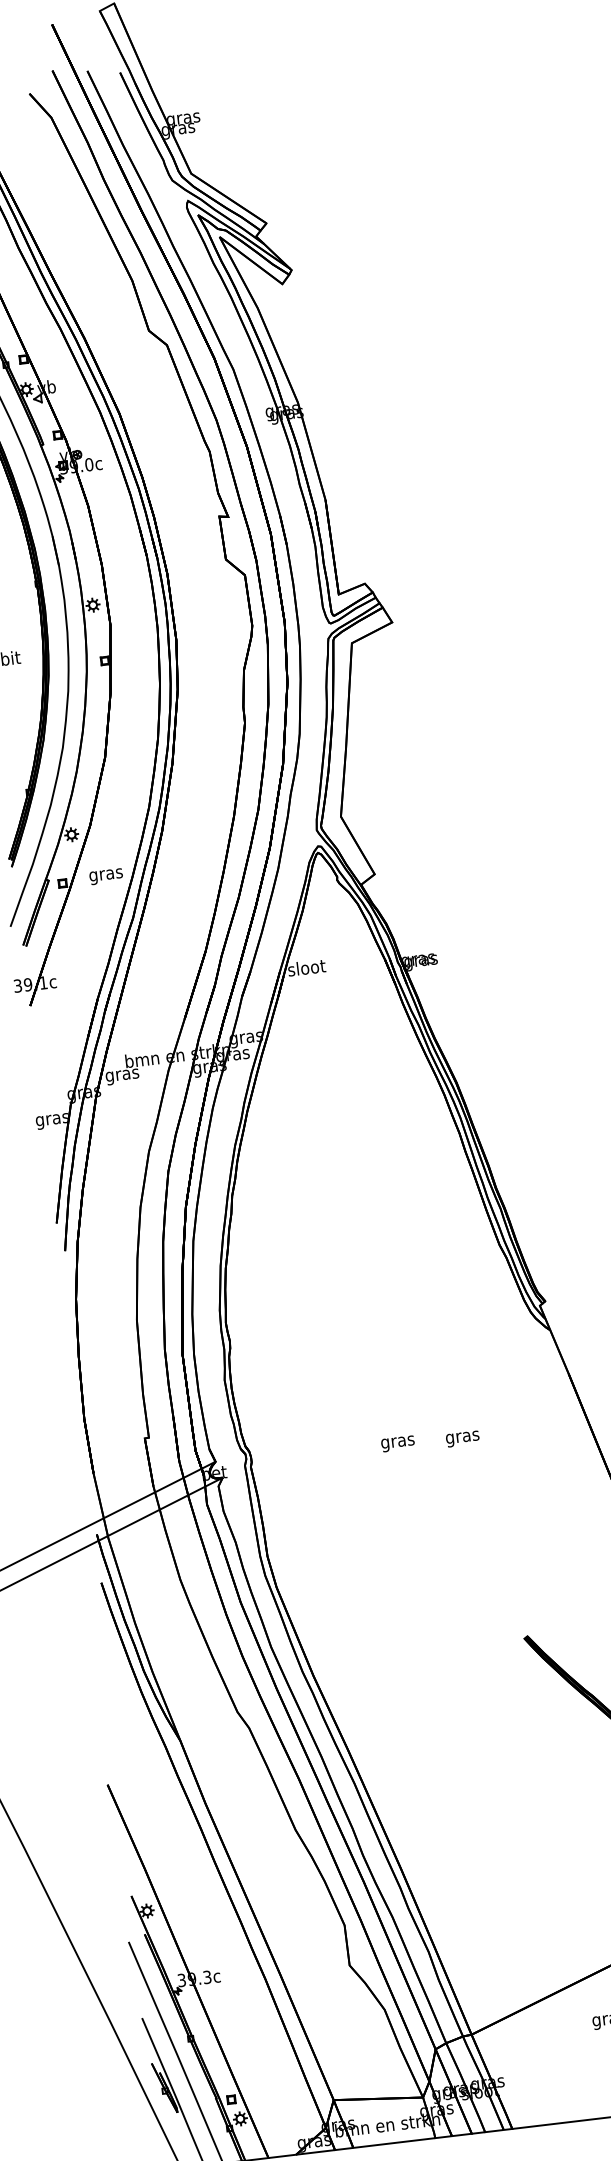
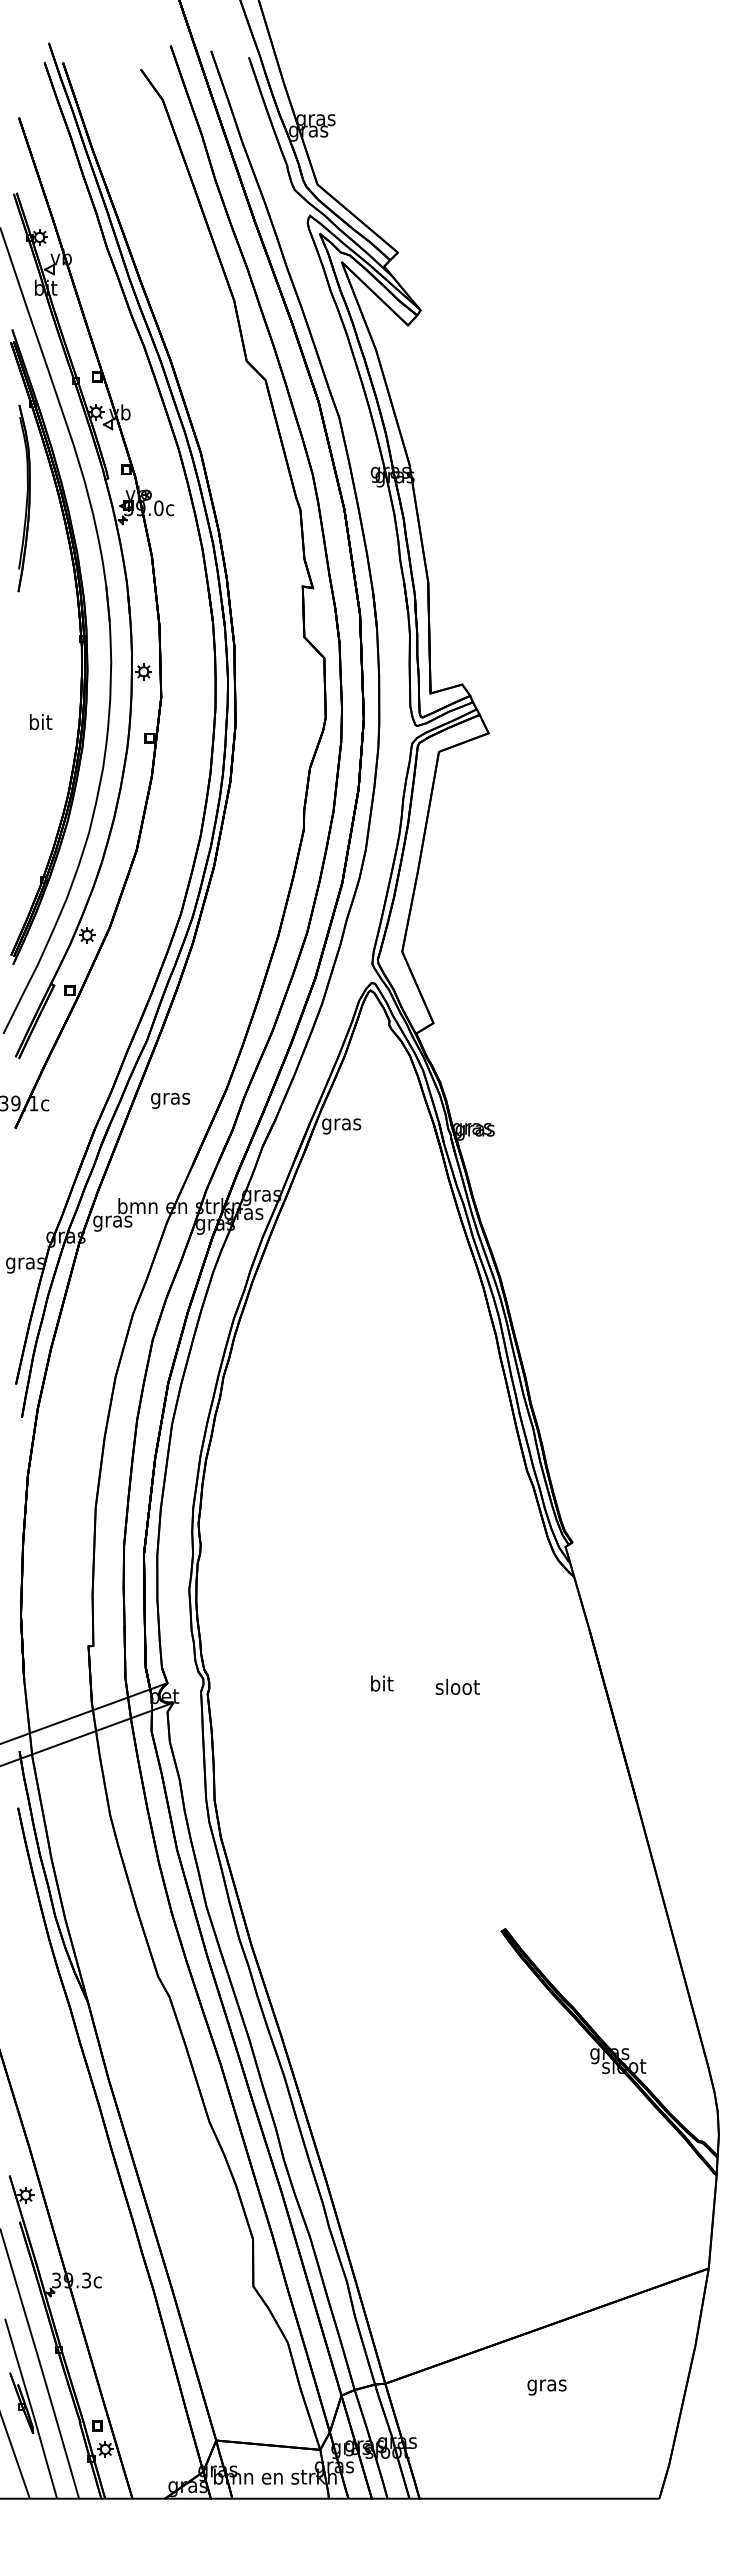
text: (106, 876) -> (170, 1100), moved
text: (306, 969) -> (341, 1124), sloot -> gras
text: (462, 1436) -> (457, 1688), gras -> sloot
text: (397, 1442) -> (381, 1685), gras -> bit

